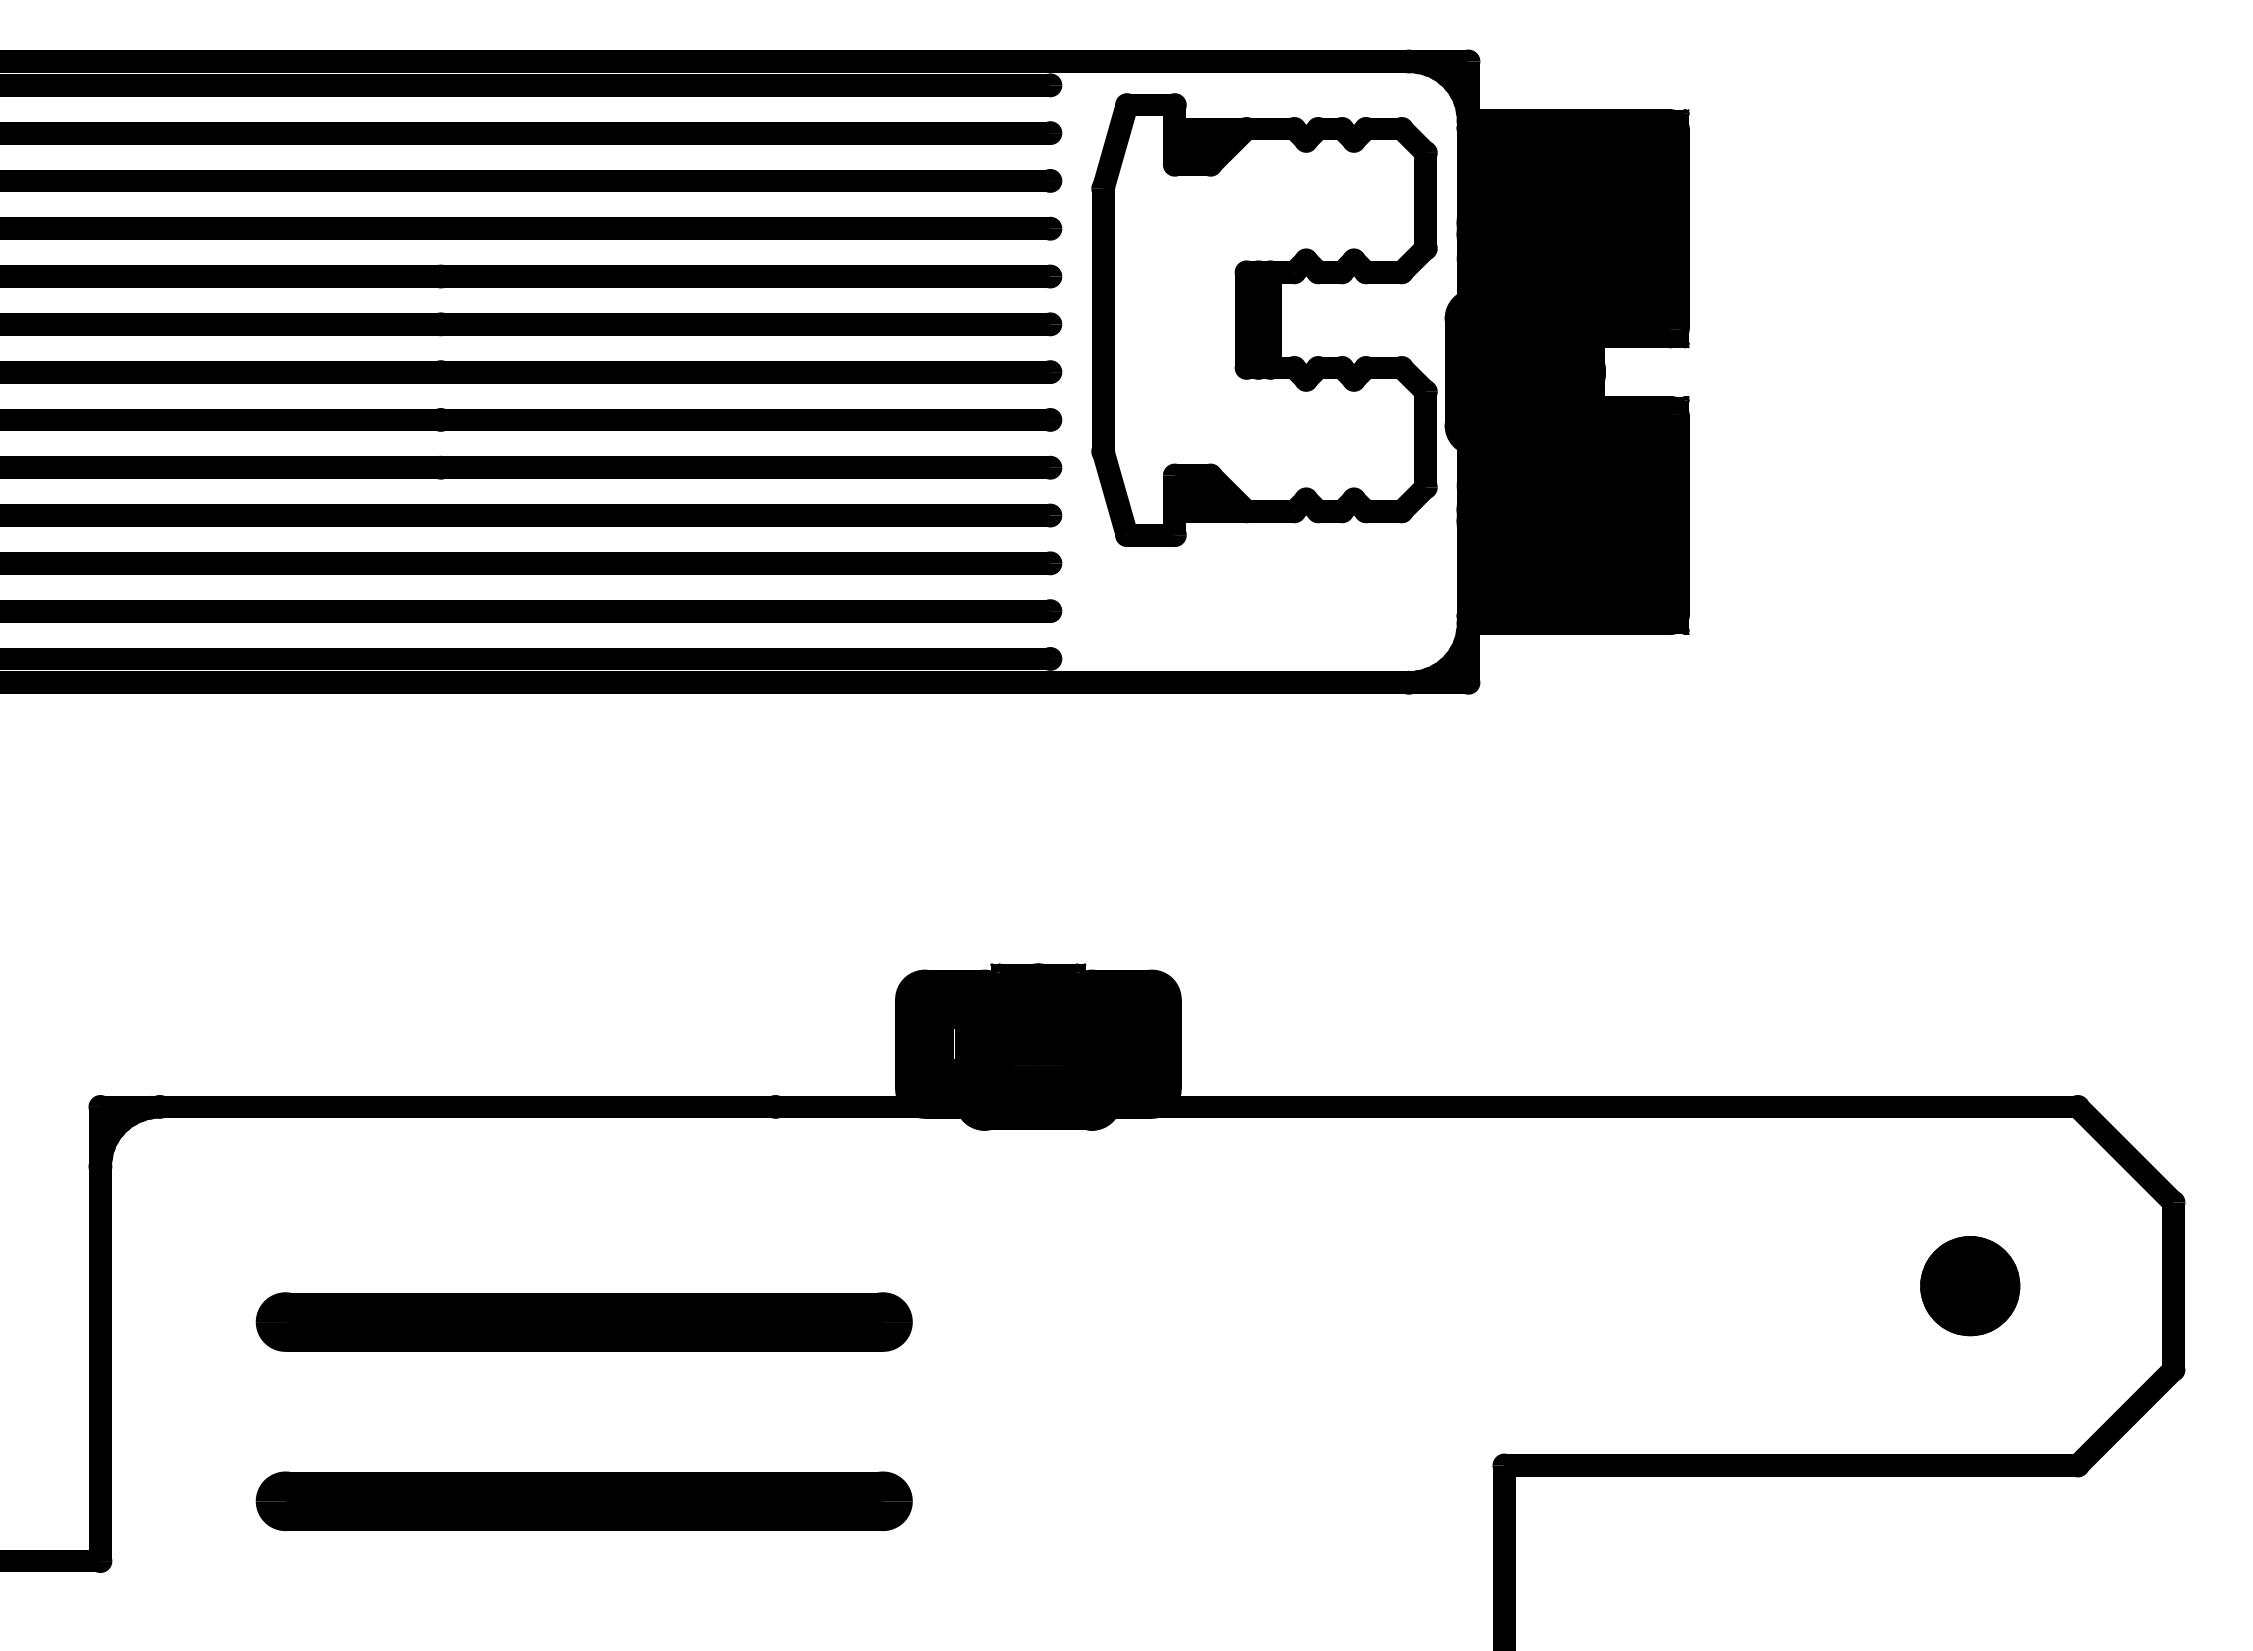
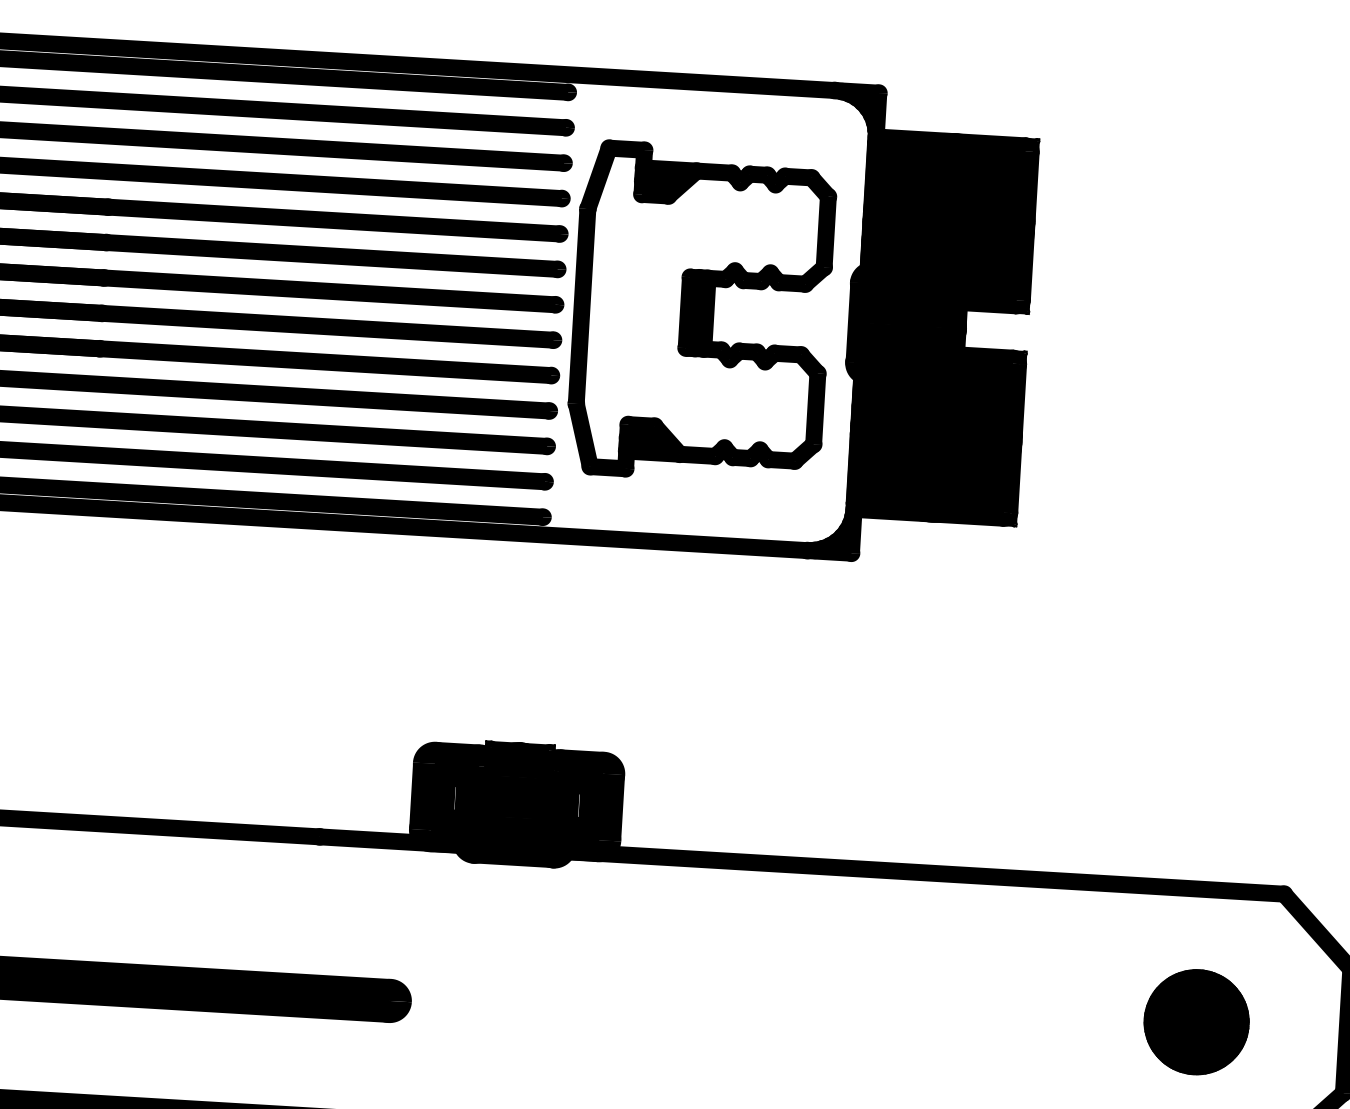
part: (1264, 319) -> (701, 312), moved
part: (1969, 1285) -> (1196, 1021), size x1.43

